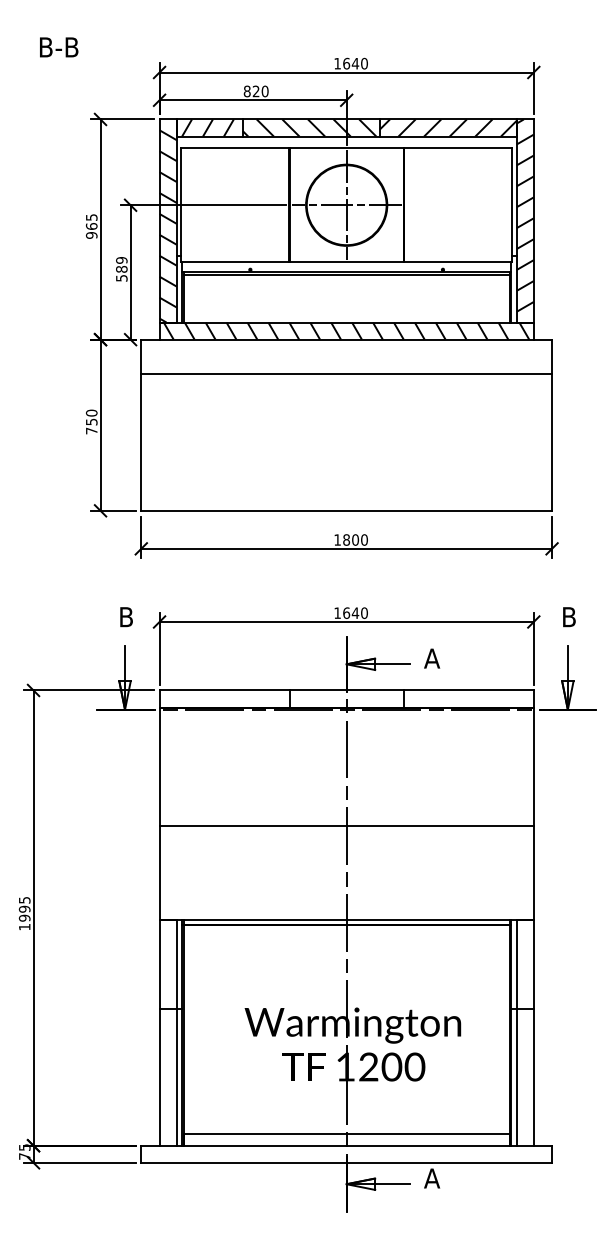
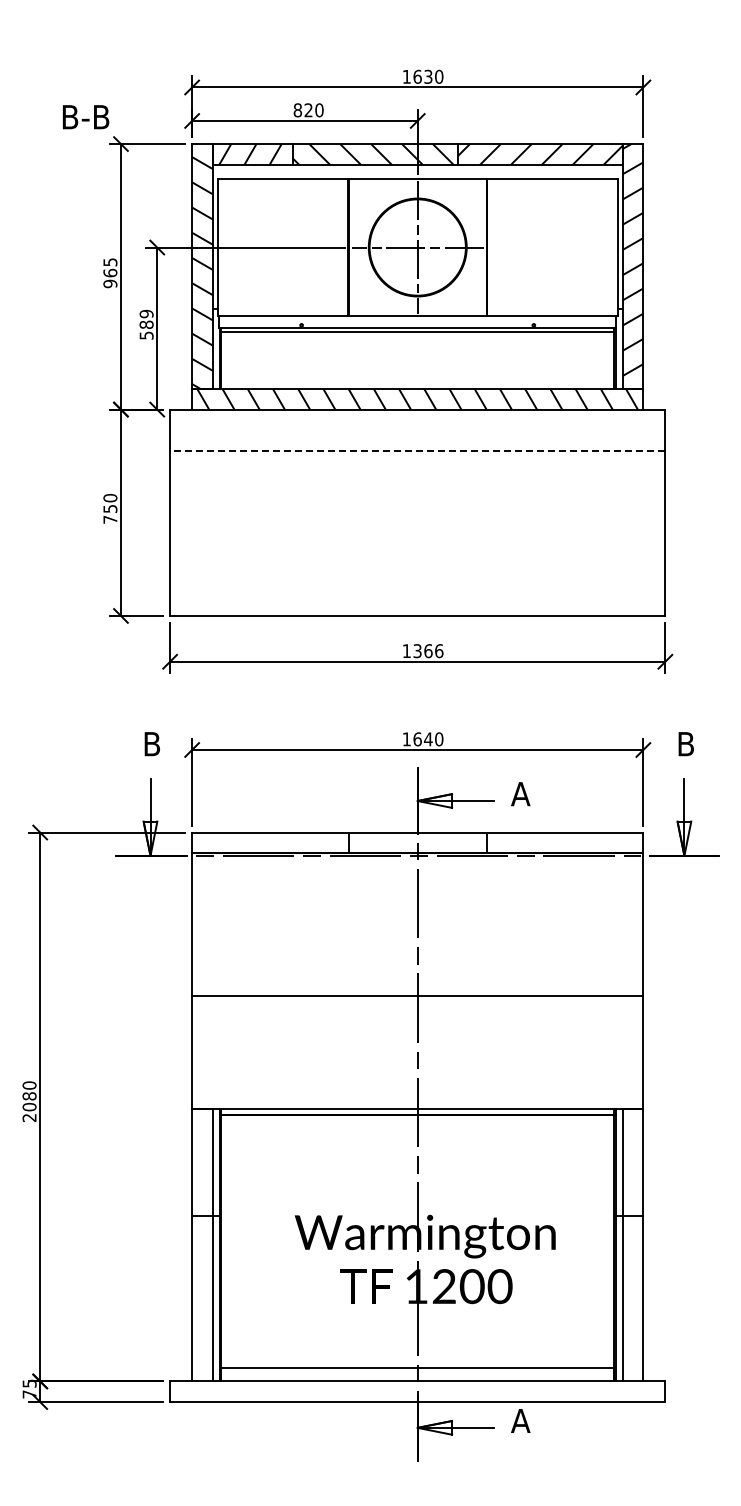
text: (59, 47) -> (86, 117), moved
text: (354, 63) -> (427, 76), 1640 -> 1630
line: (346, 373) -> (417, 450), solid -> dashed
text: (355, 540) -> (428, 651), 1800 -> 1366
text: (24, 913) -> (29, 1101), 1995 -> 2080

